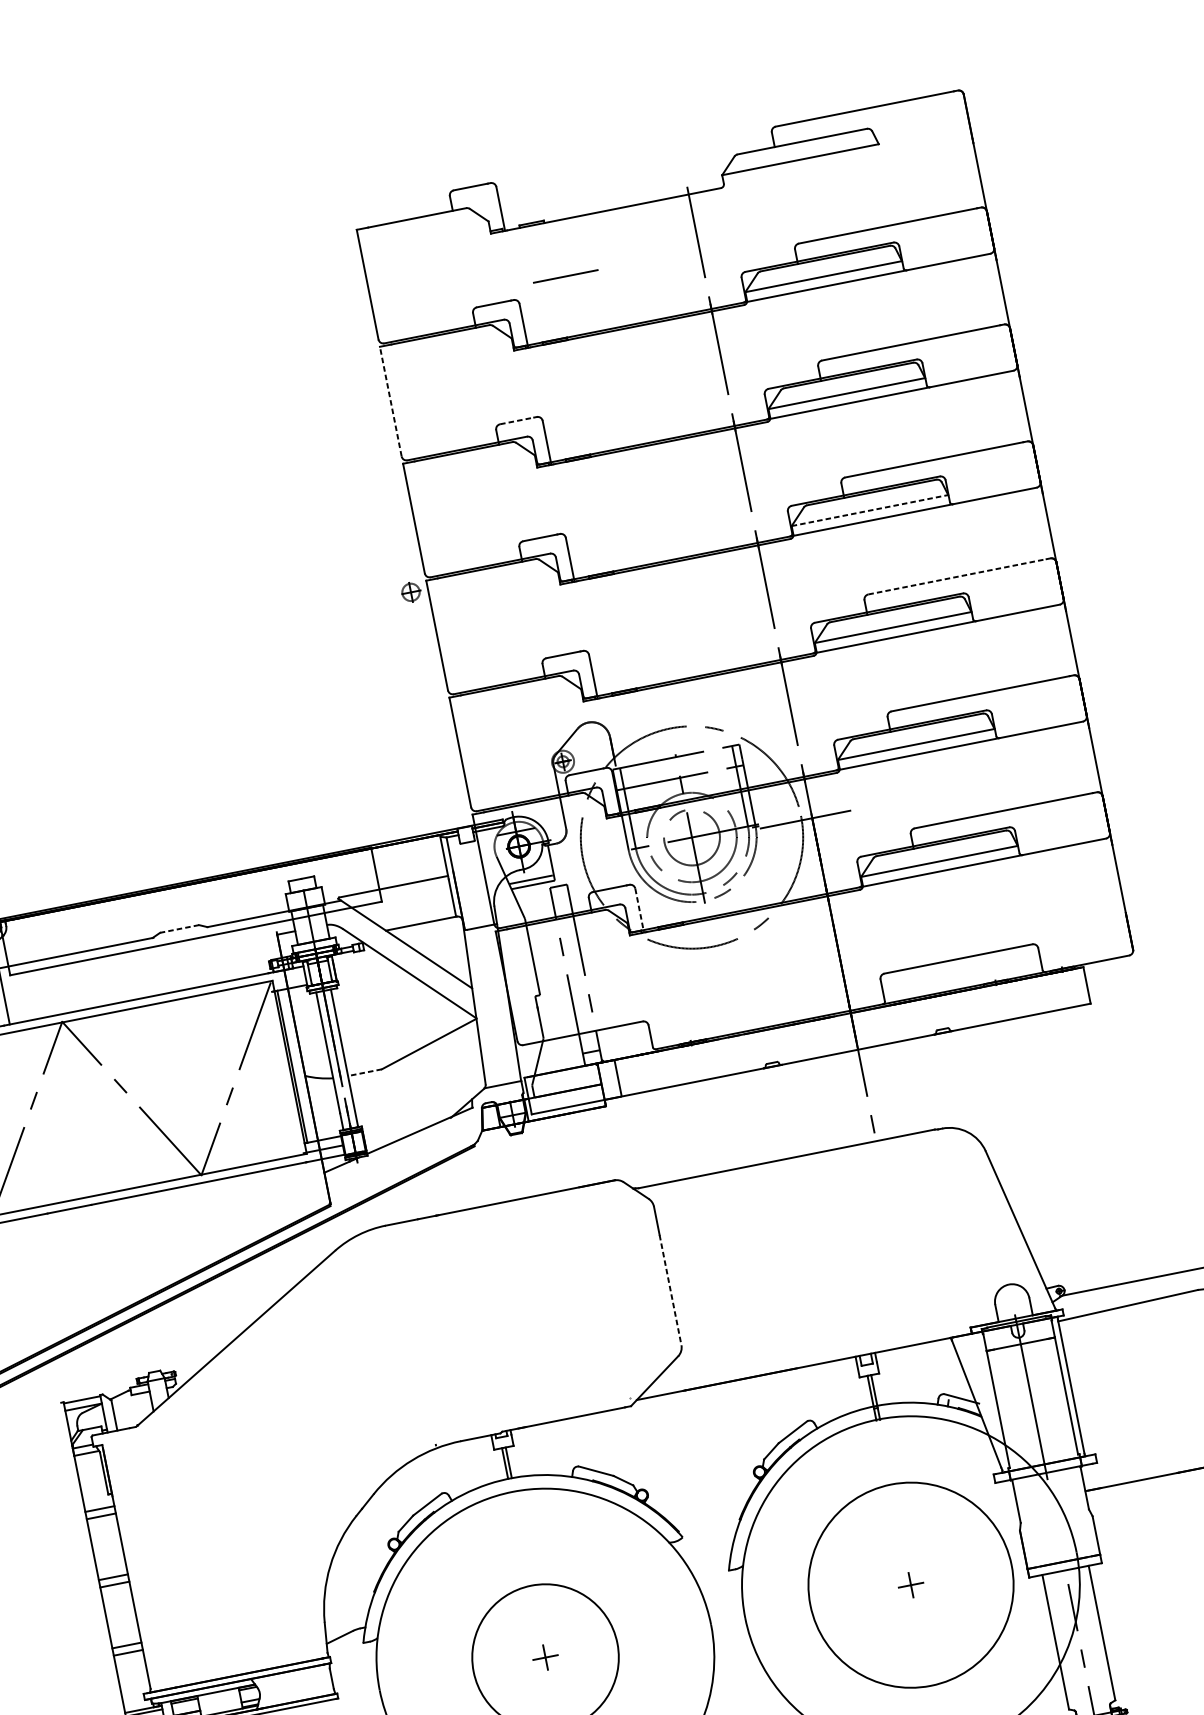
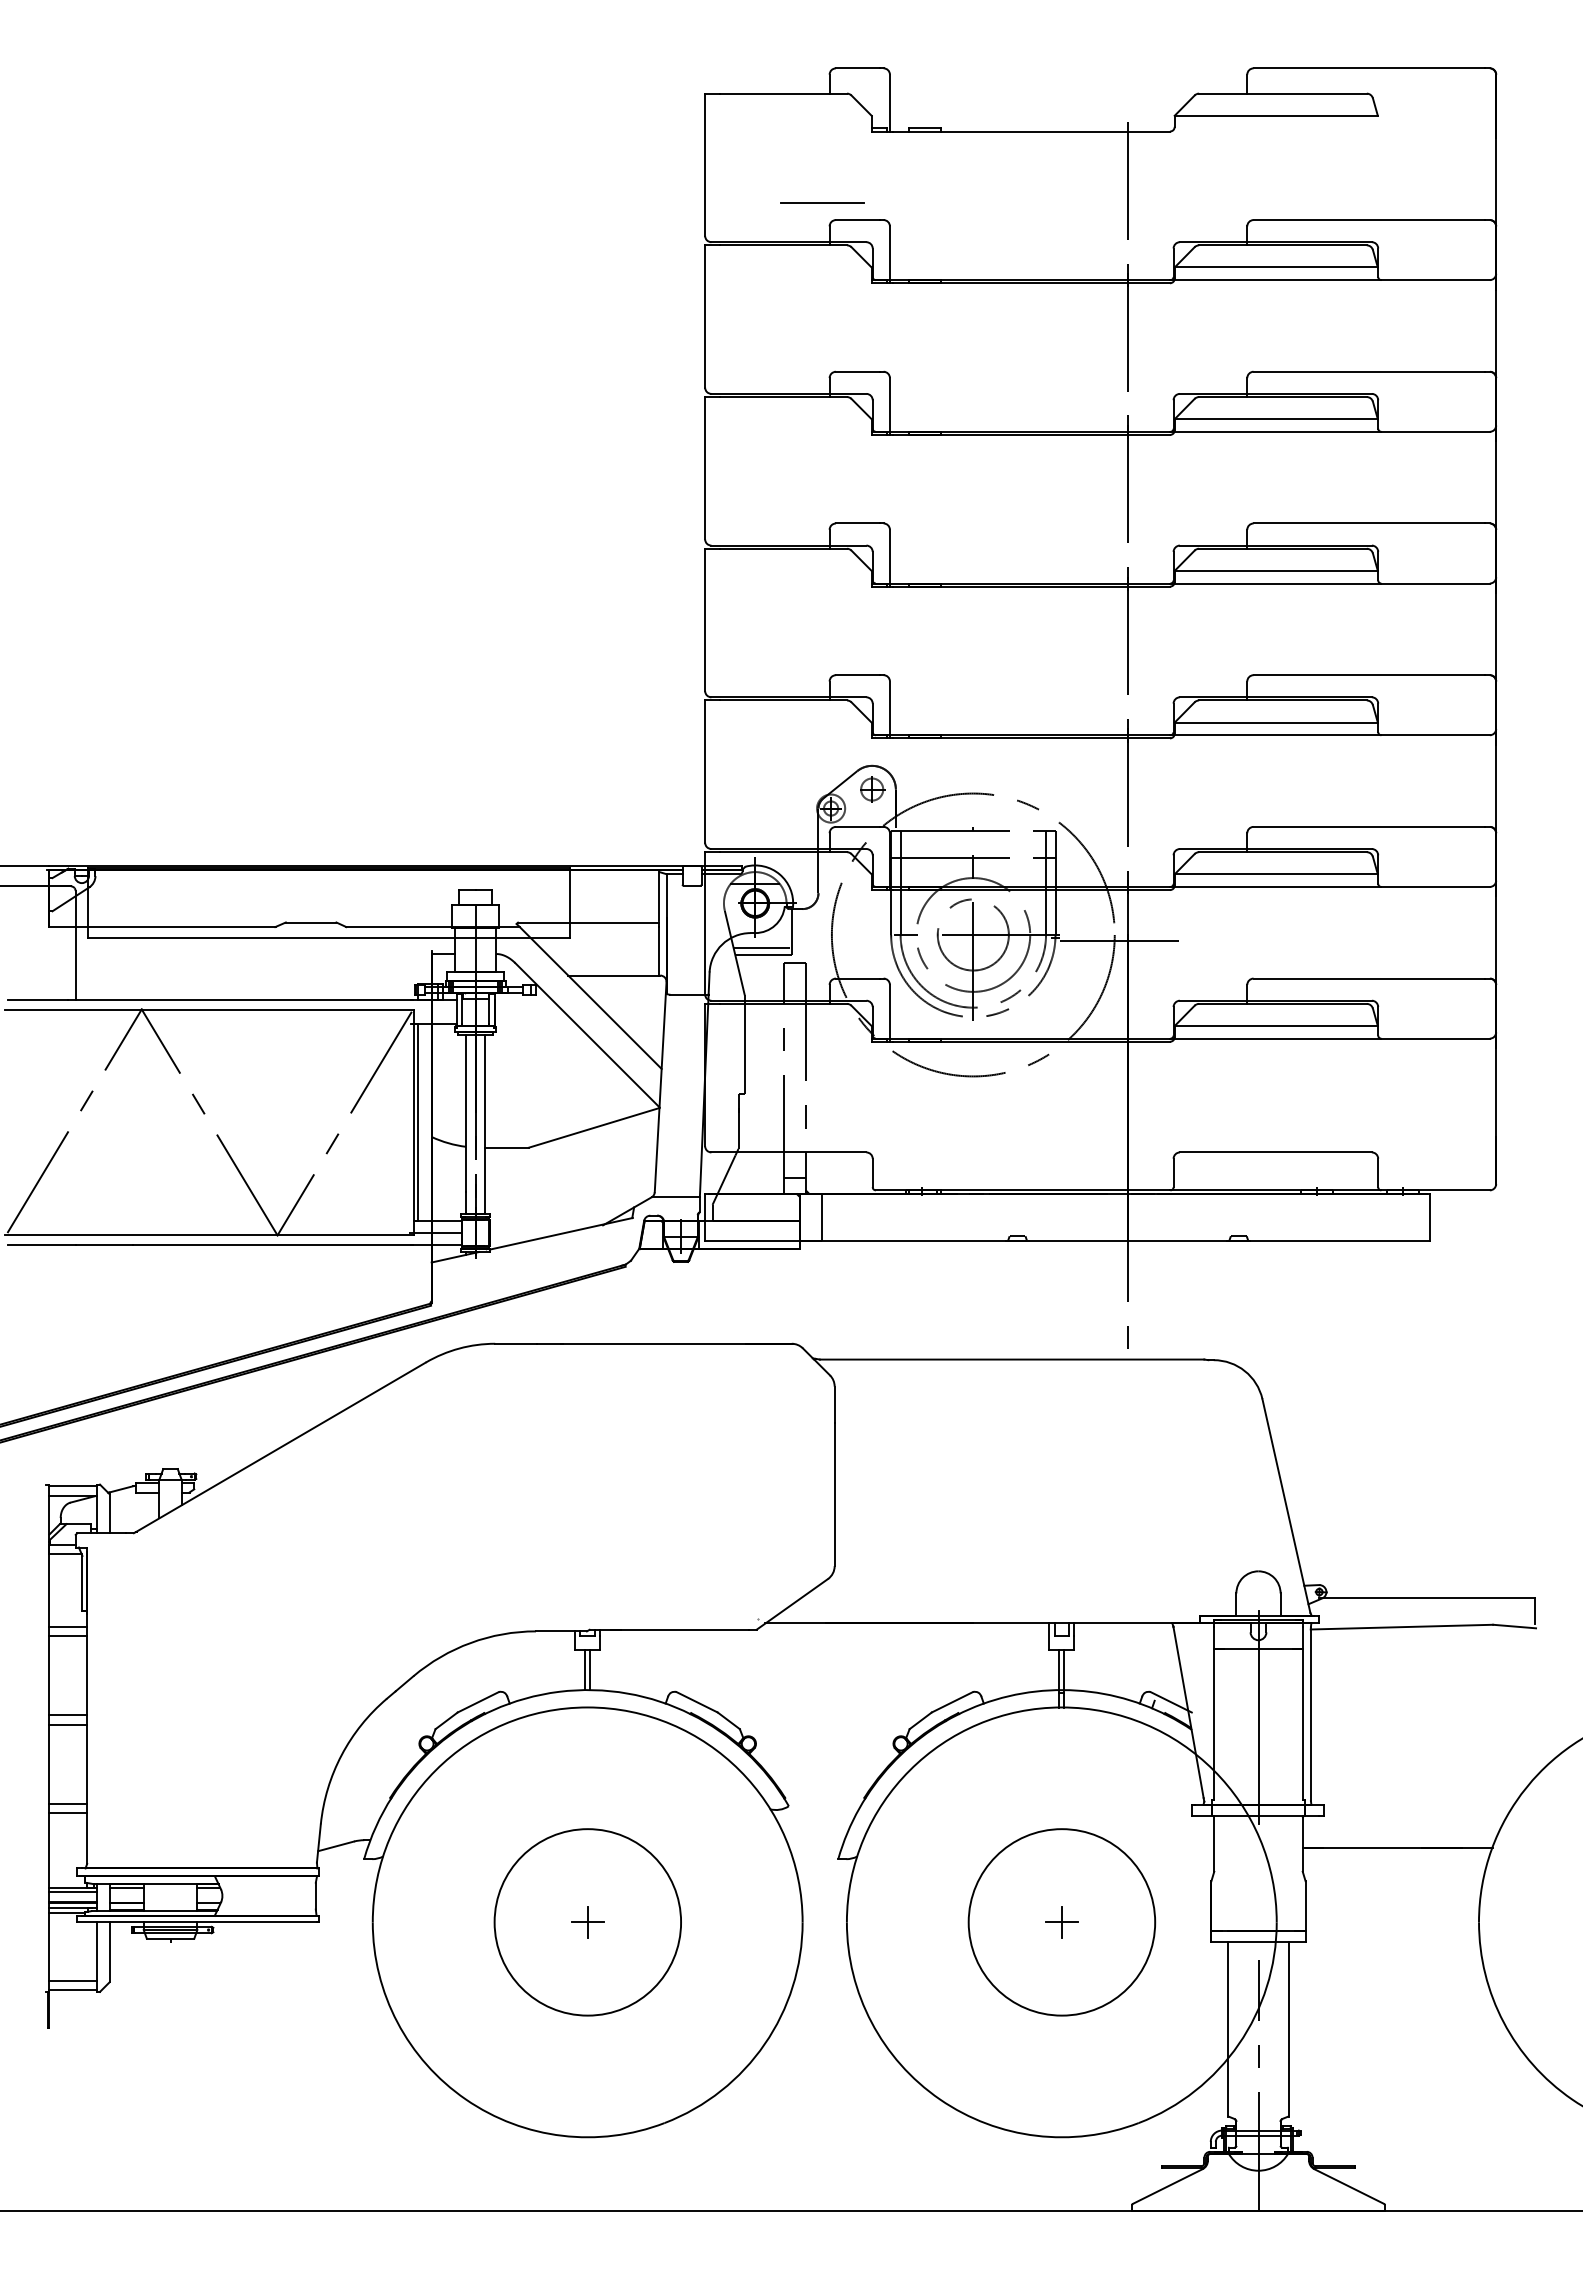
line: (565, 275) -> (822, 202), moved
line: (390, 400) -> (705, 315), dashed -> solid
line: (517, 420) -> (858, 371), dashed -> solid
line: (870, 510) -> (1276, 570), dashed -> solid
line: (957, 576) -> (1369, 675), dashed -> solid
part: (411, 592) -> (872, 789), moved
line: (639, 910) -> (889, 1013), dashed -> solid
line: (179, 929) -> (310, 922), dashed -> solid
line: (365, 1072) -> (507, 1147), dashed -> solid
line: (670, 1290) -> (834, 1494), dashed -> solid
circle: (910, 1585) -> (1061, 1922), size x0.71

